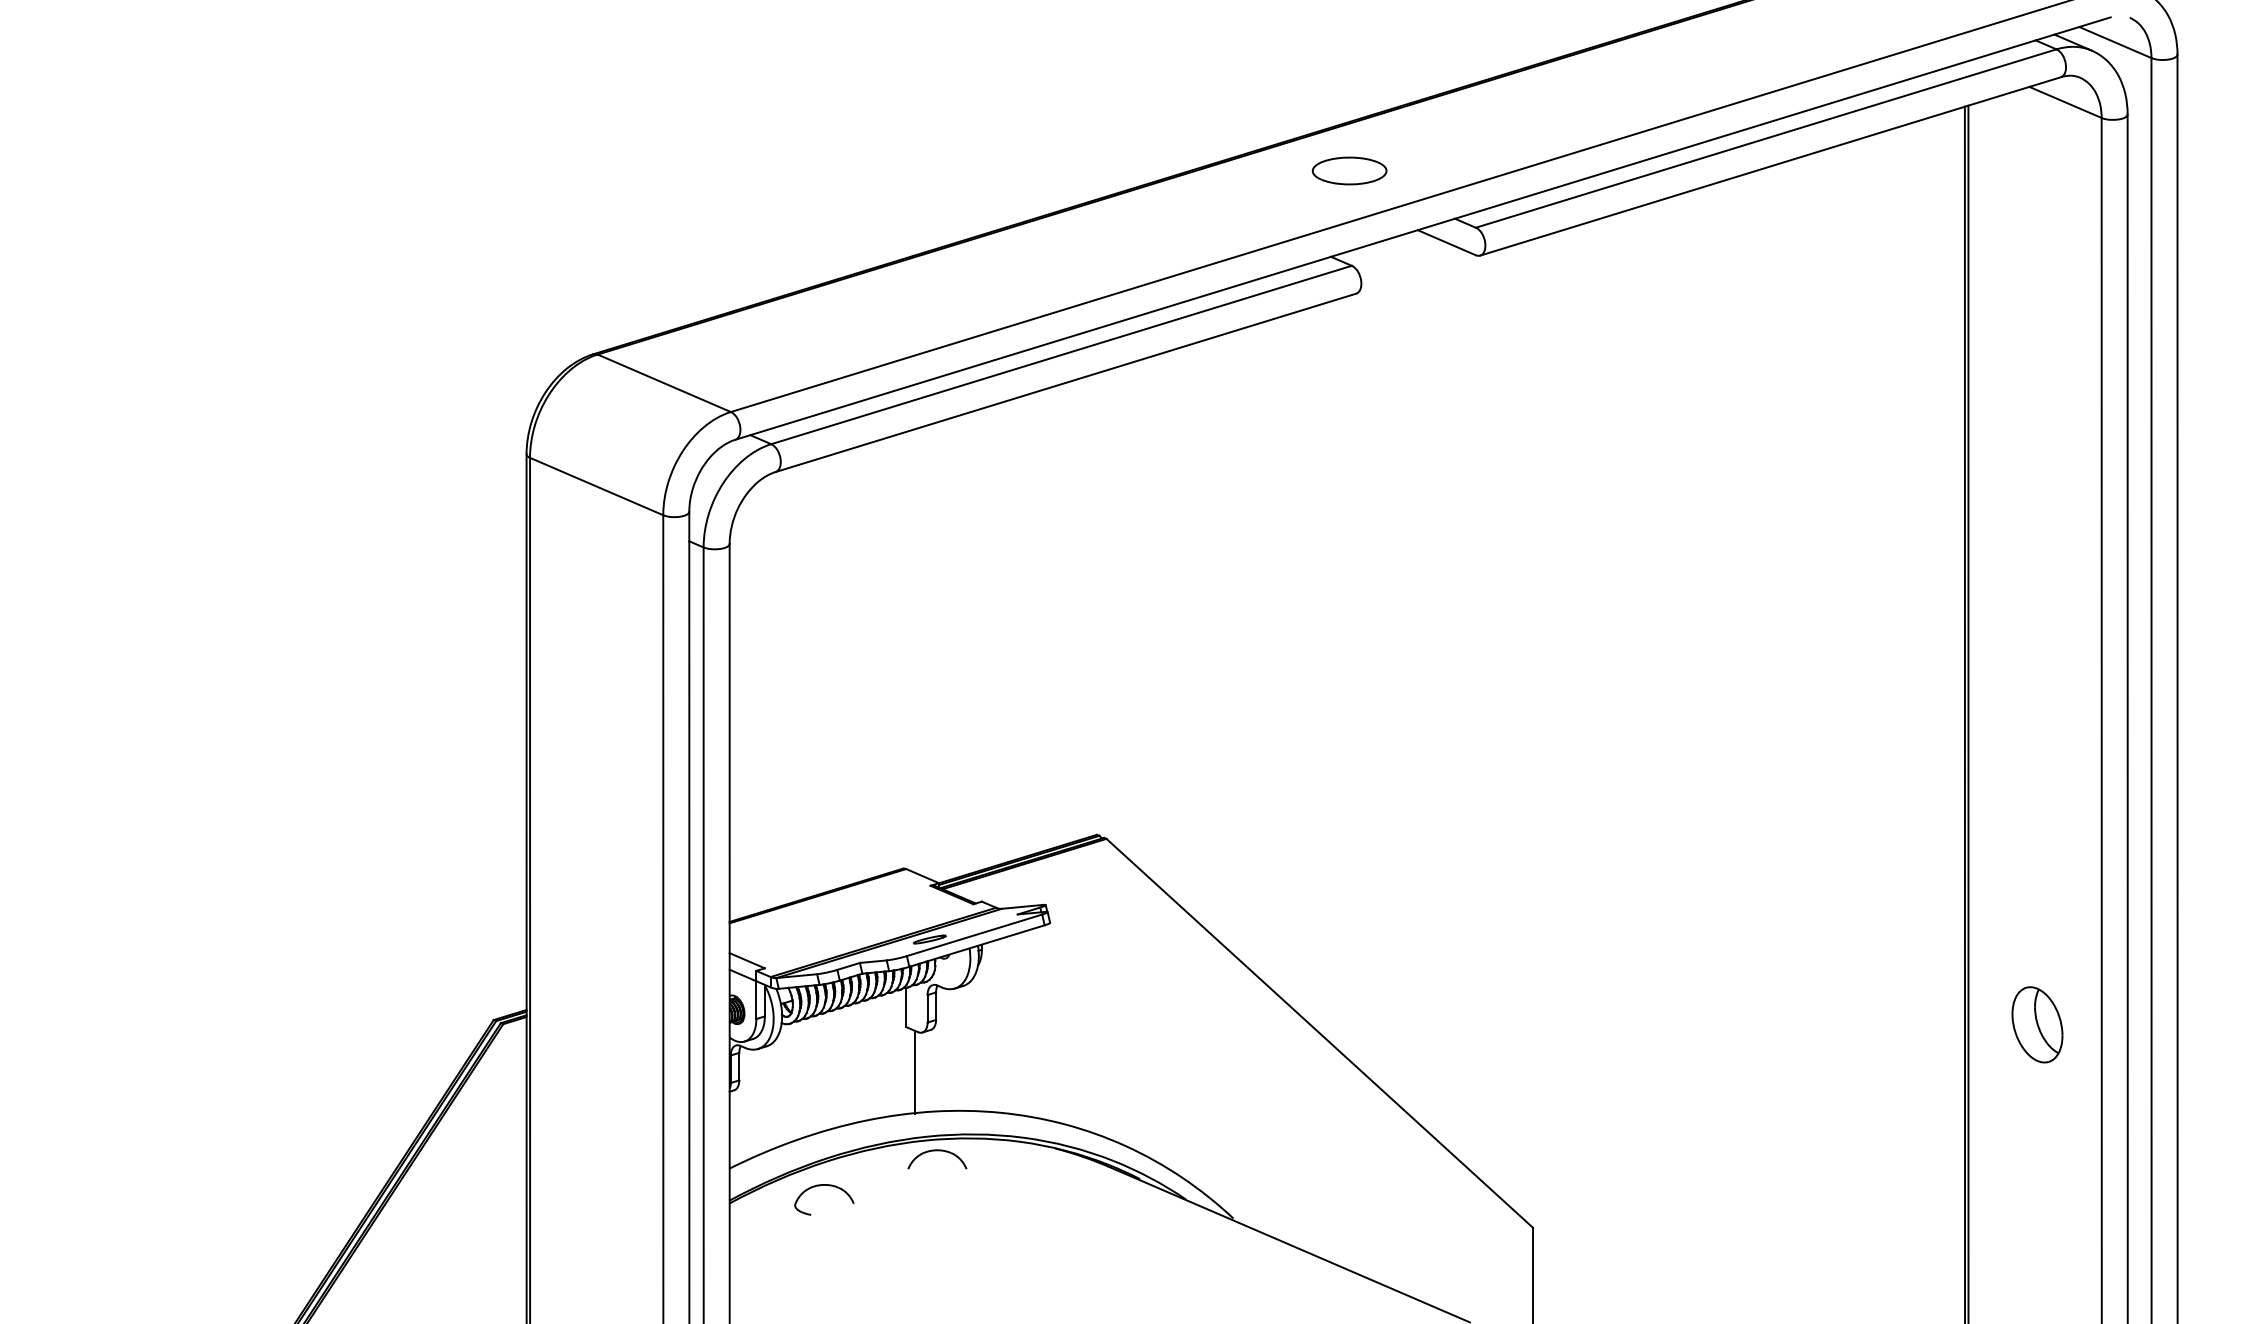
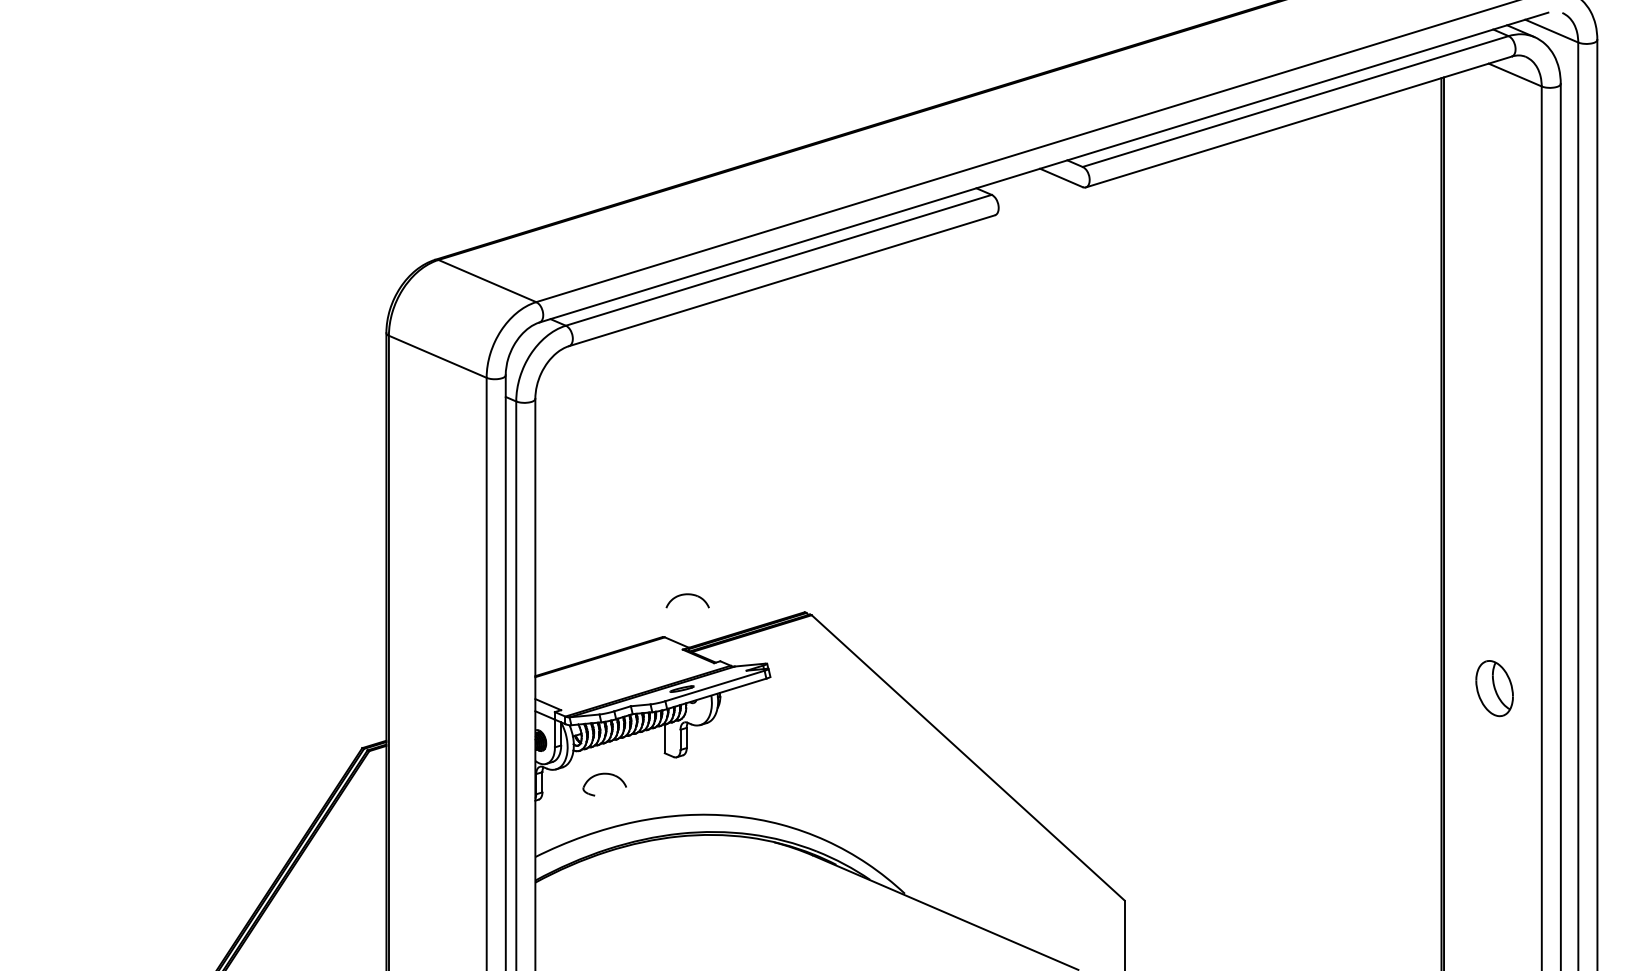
part: (1349, 170) -> (990, 124), removed
part: (2037, 1024) -> (1494, 688), moved
line: (914, 1071) -> (670, 785), removed
part: (937, 1151) -> (687, 595), moved
part: (820, 1186) -> (601, 774), moved

